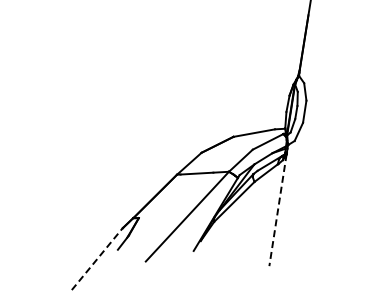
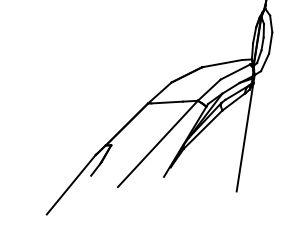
line: (278, 210) -> (245, 138), dashed -> solid
line: (97, 258) -> (71, 184), dashed -> solid

